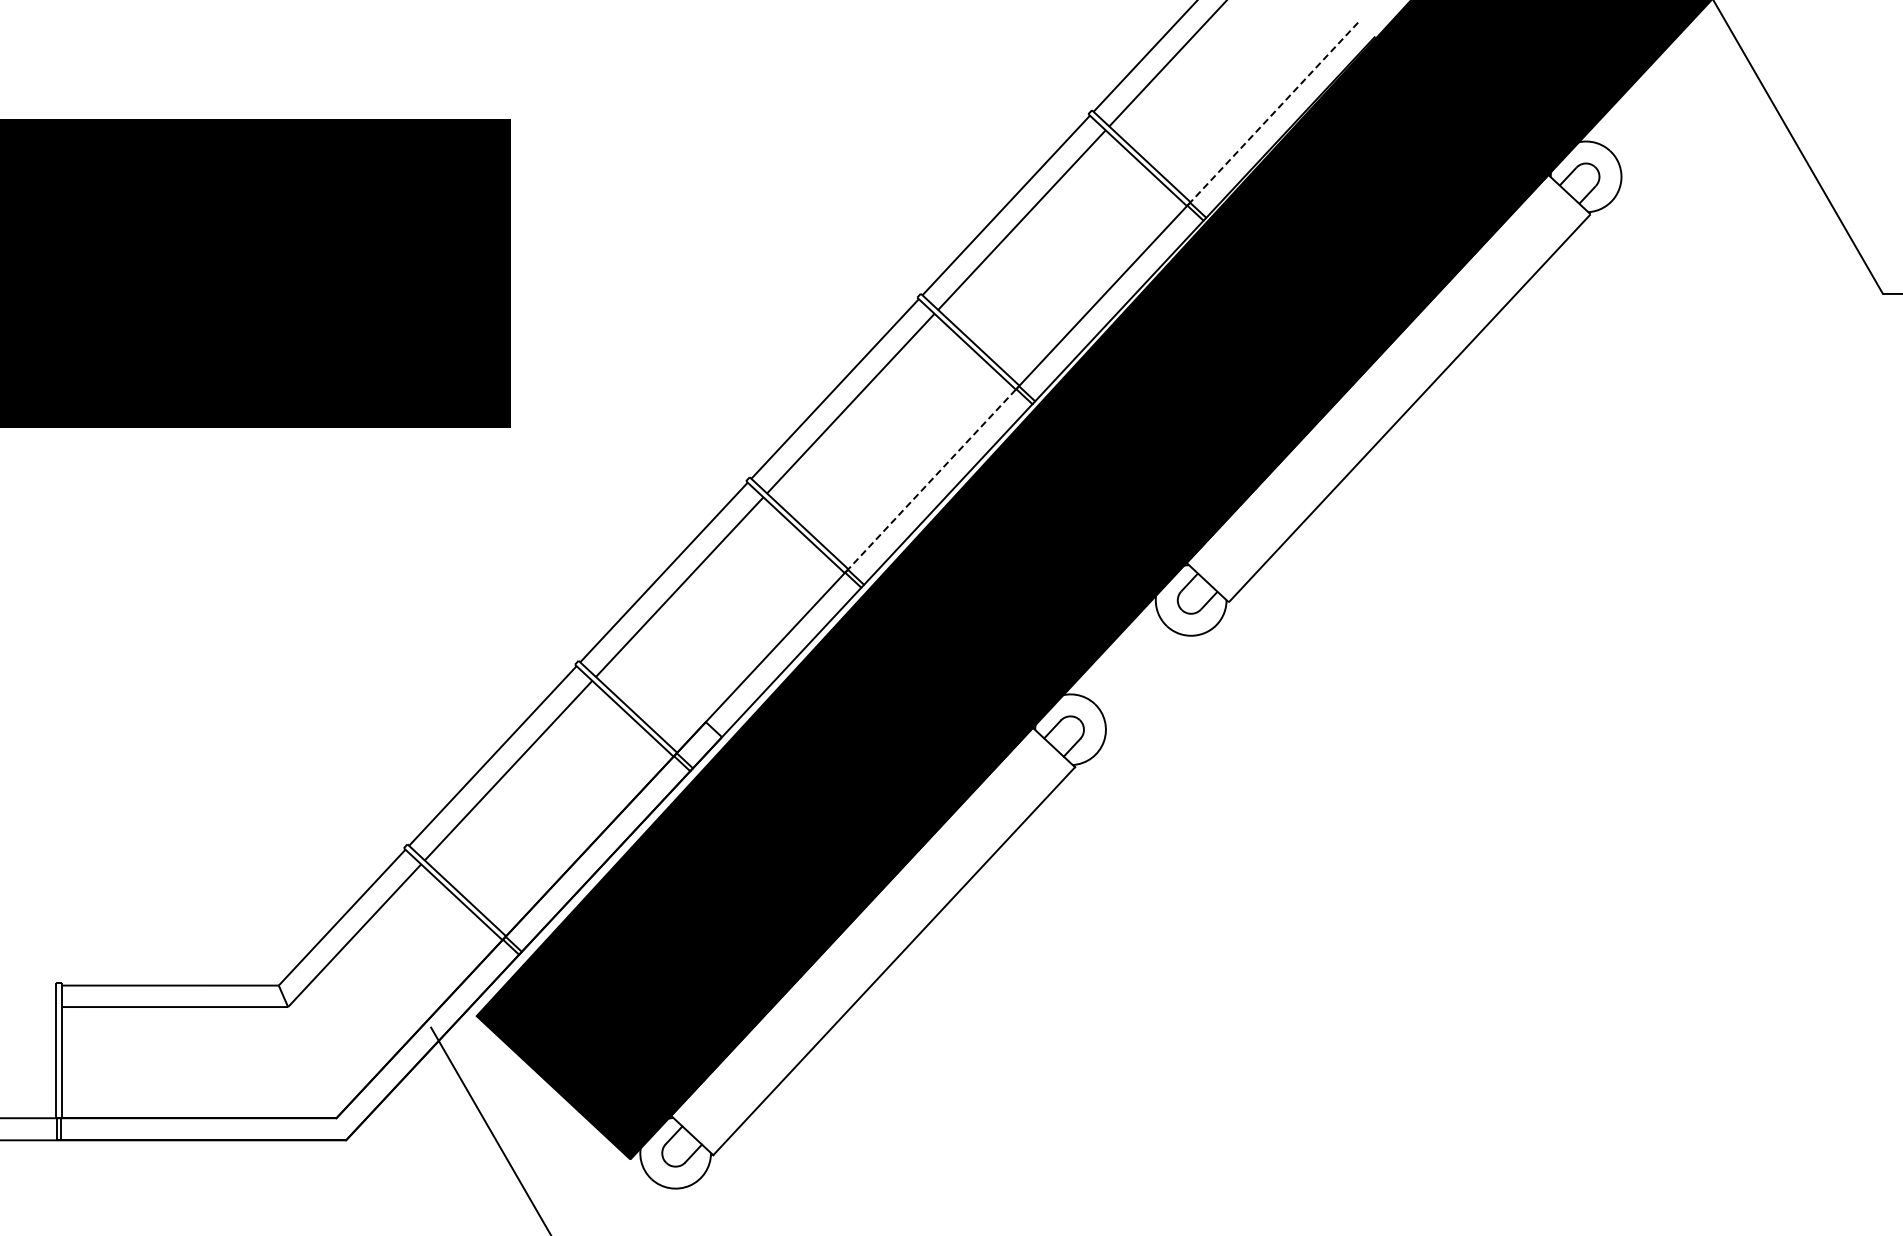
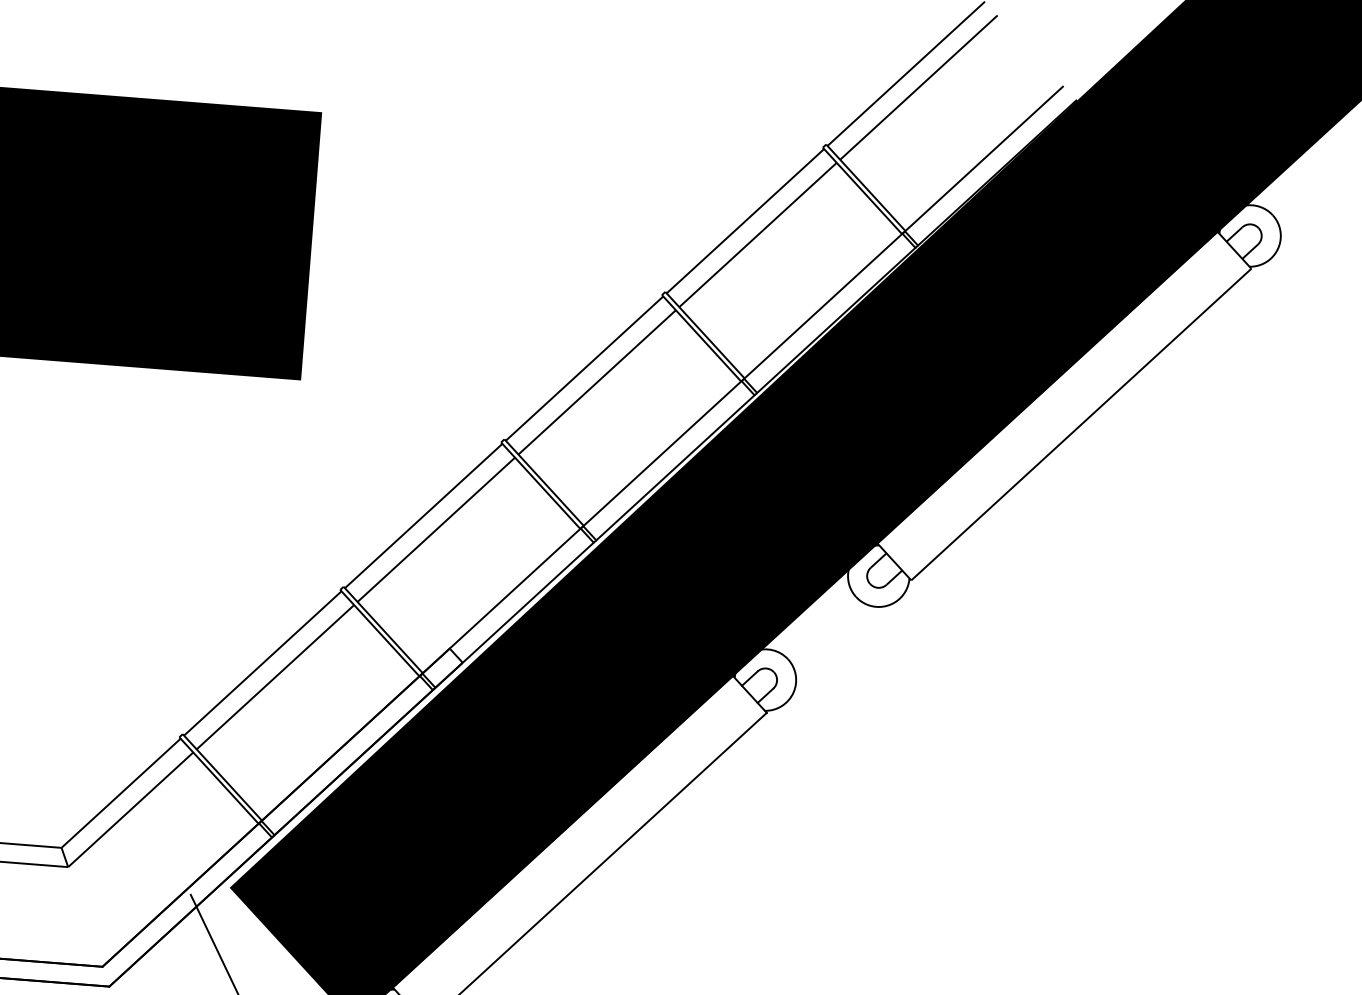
line: (1274, 112) -> (984, 158), dashed -> solid
line: (932, 479) -> (662, 453), dashed -> solid

